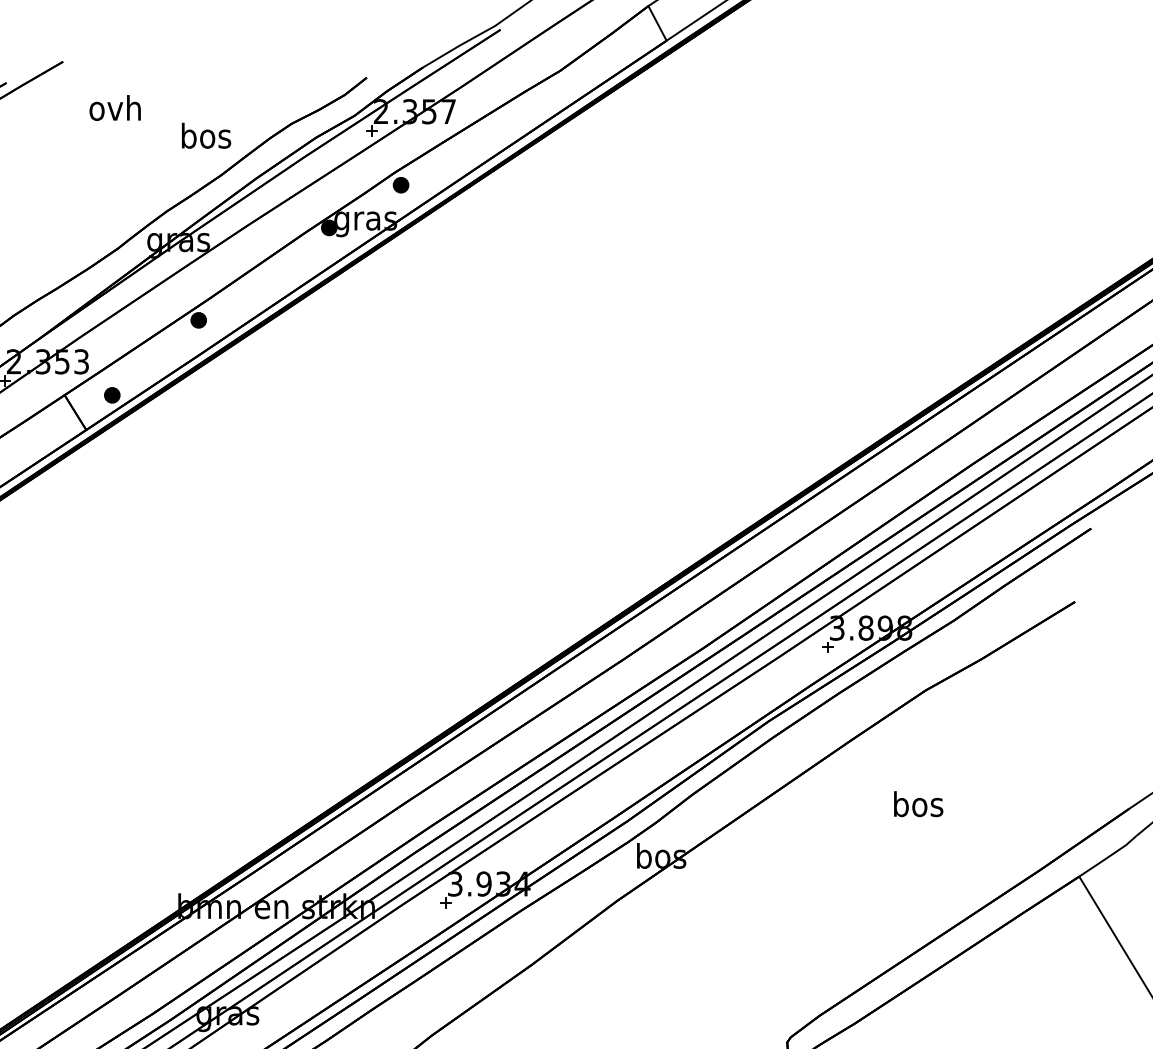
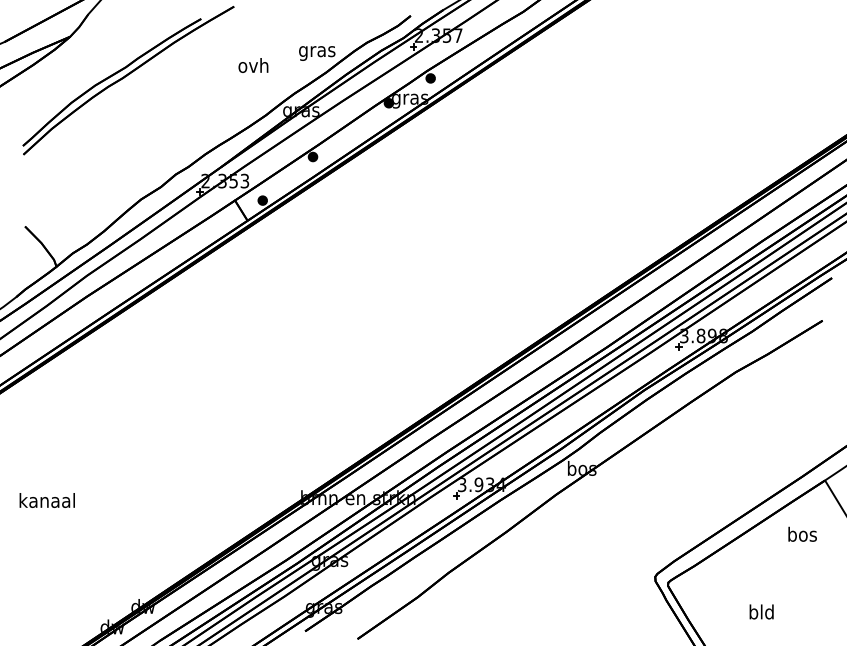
text: (115, 107) -> (253, 65), moved
text: (206, 138) -> (317, 51), bos -> gras
text: (918, 802) -> (802, 533), moved

